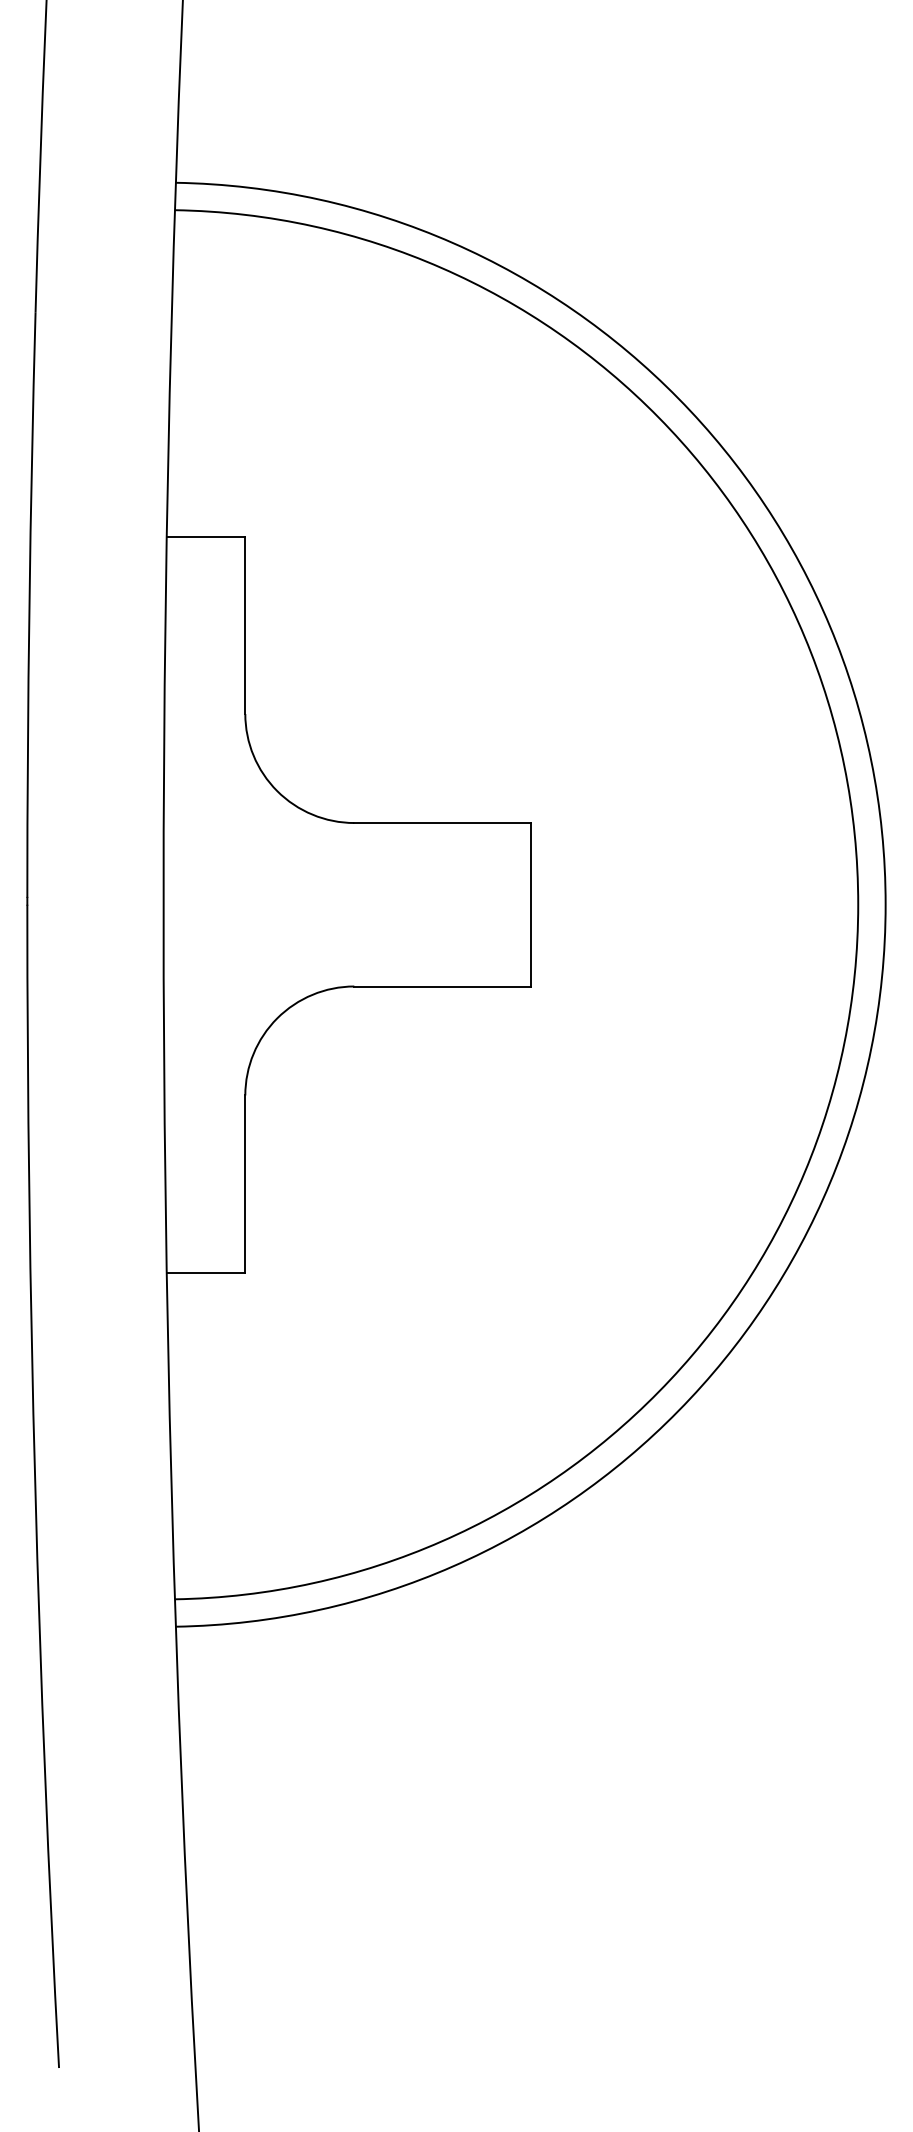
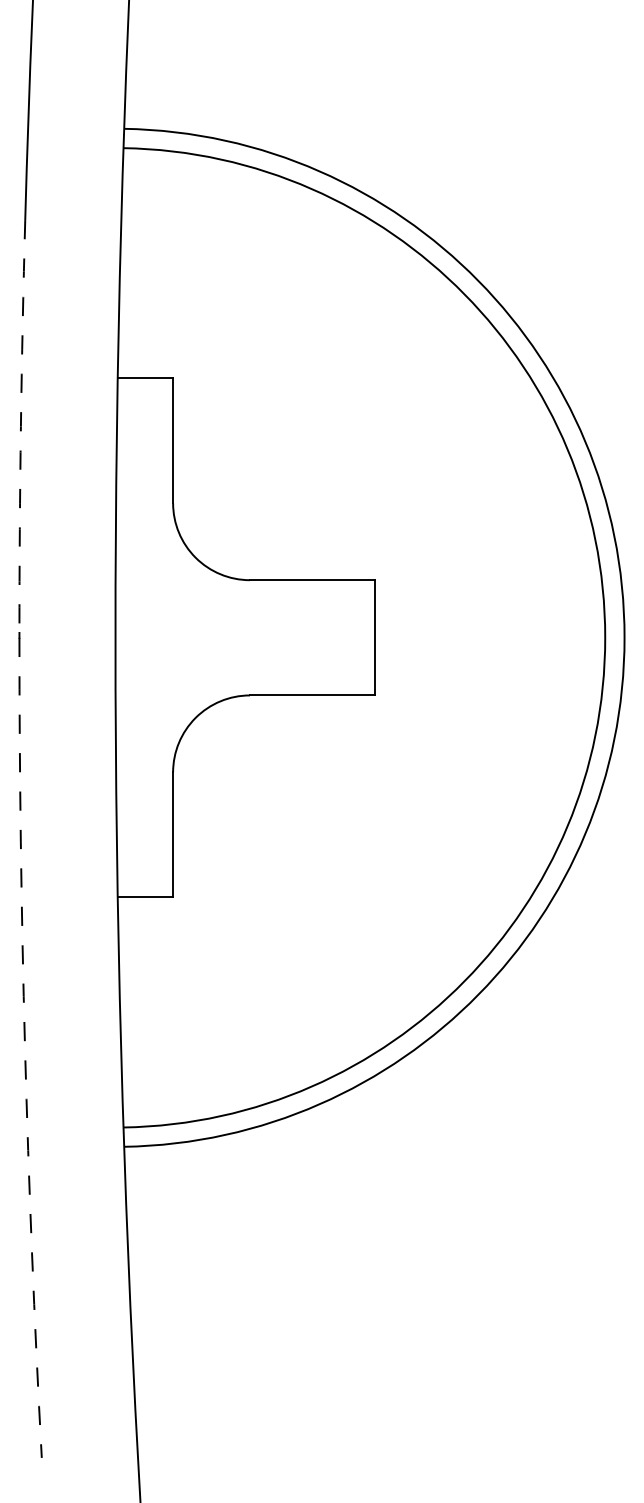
arc: (29, 605) -> (20, 426), solid -> dashed
arc: (35, 1486) -> (25, 1047), solid -> dashed

